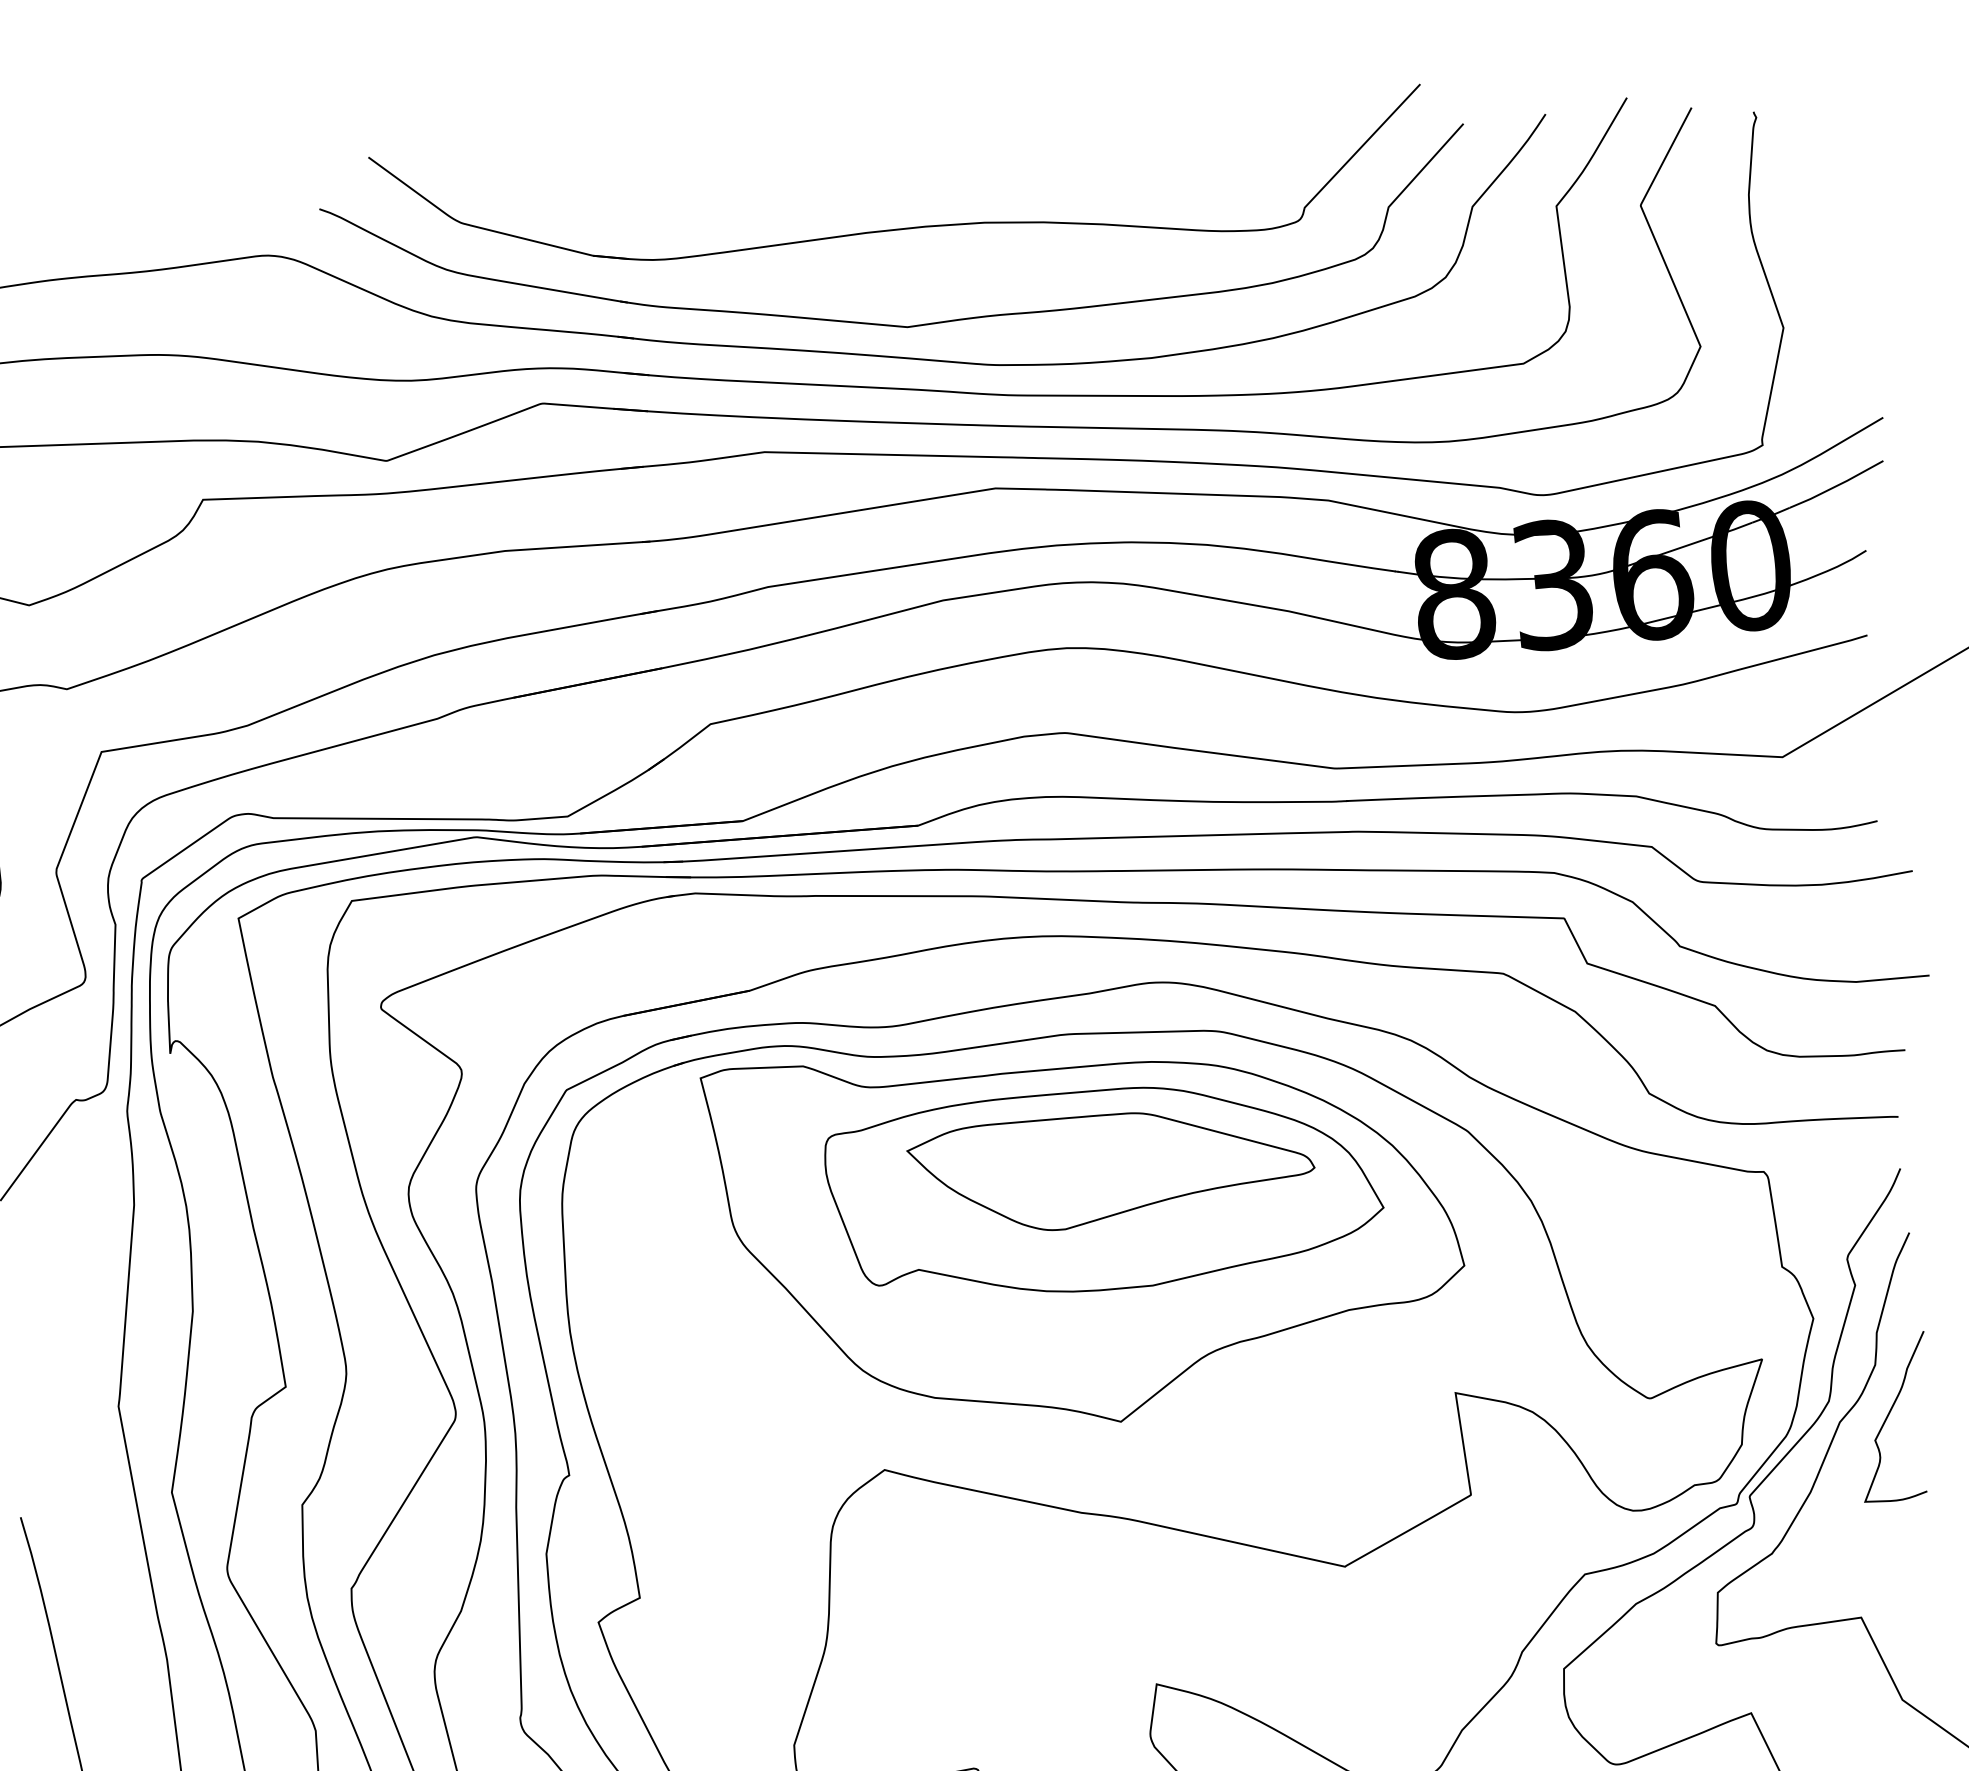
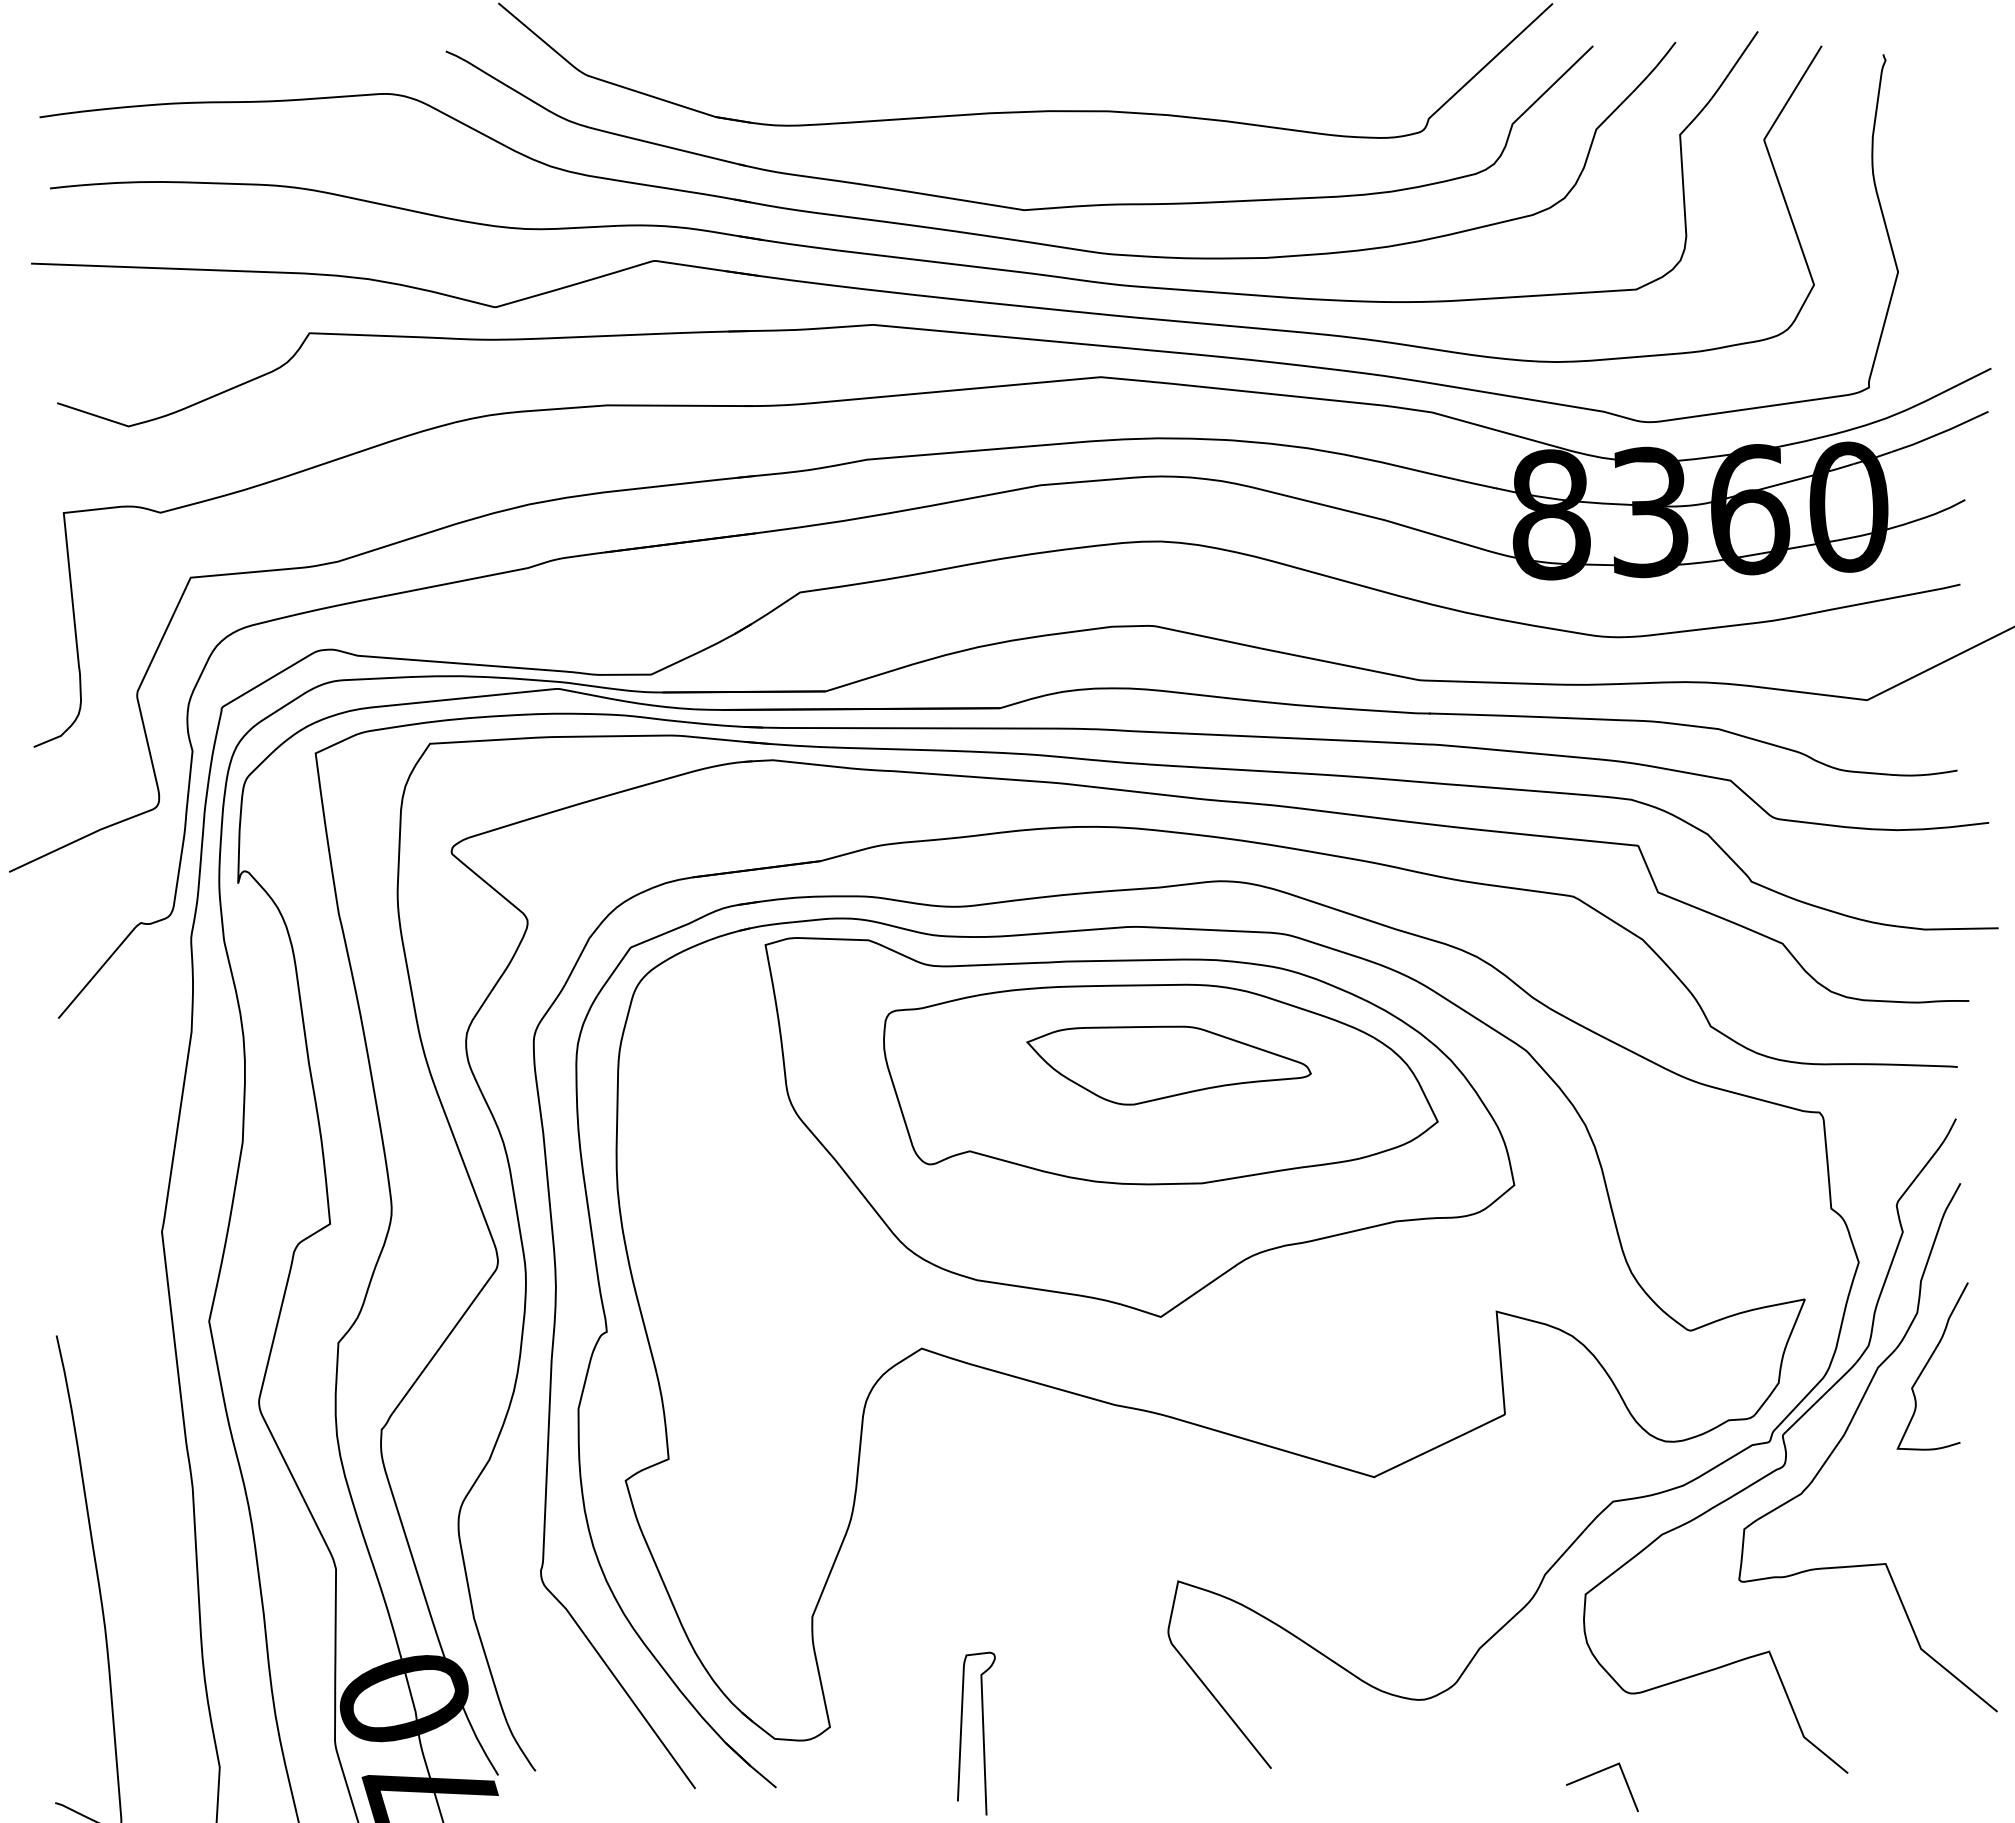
part: (1111, 1170) -> (1168, 1065), size x0.7

